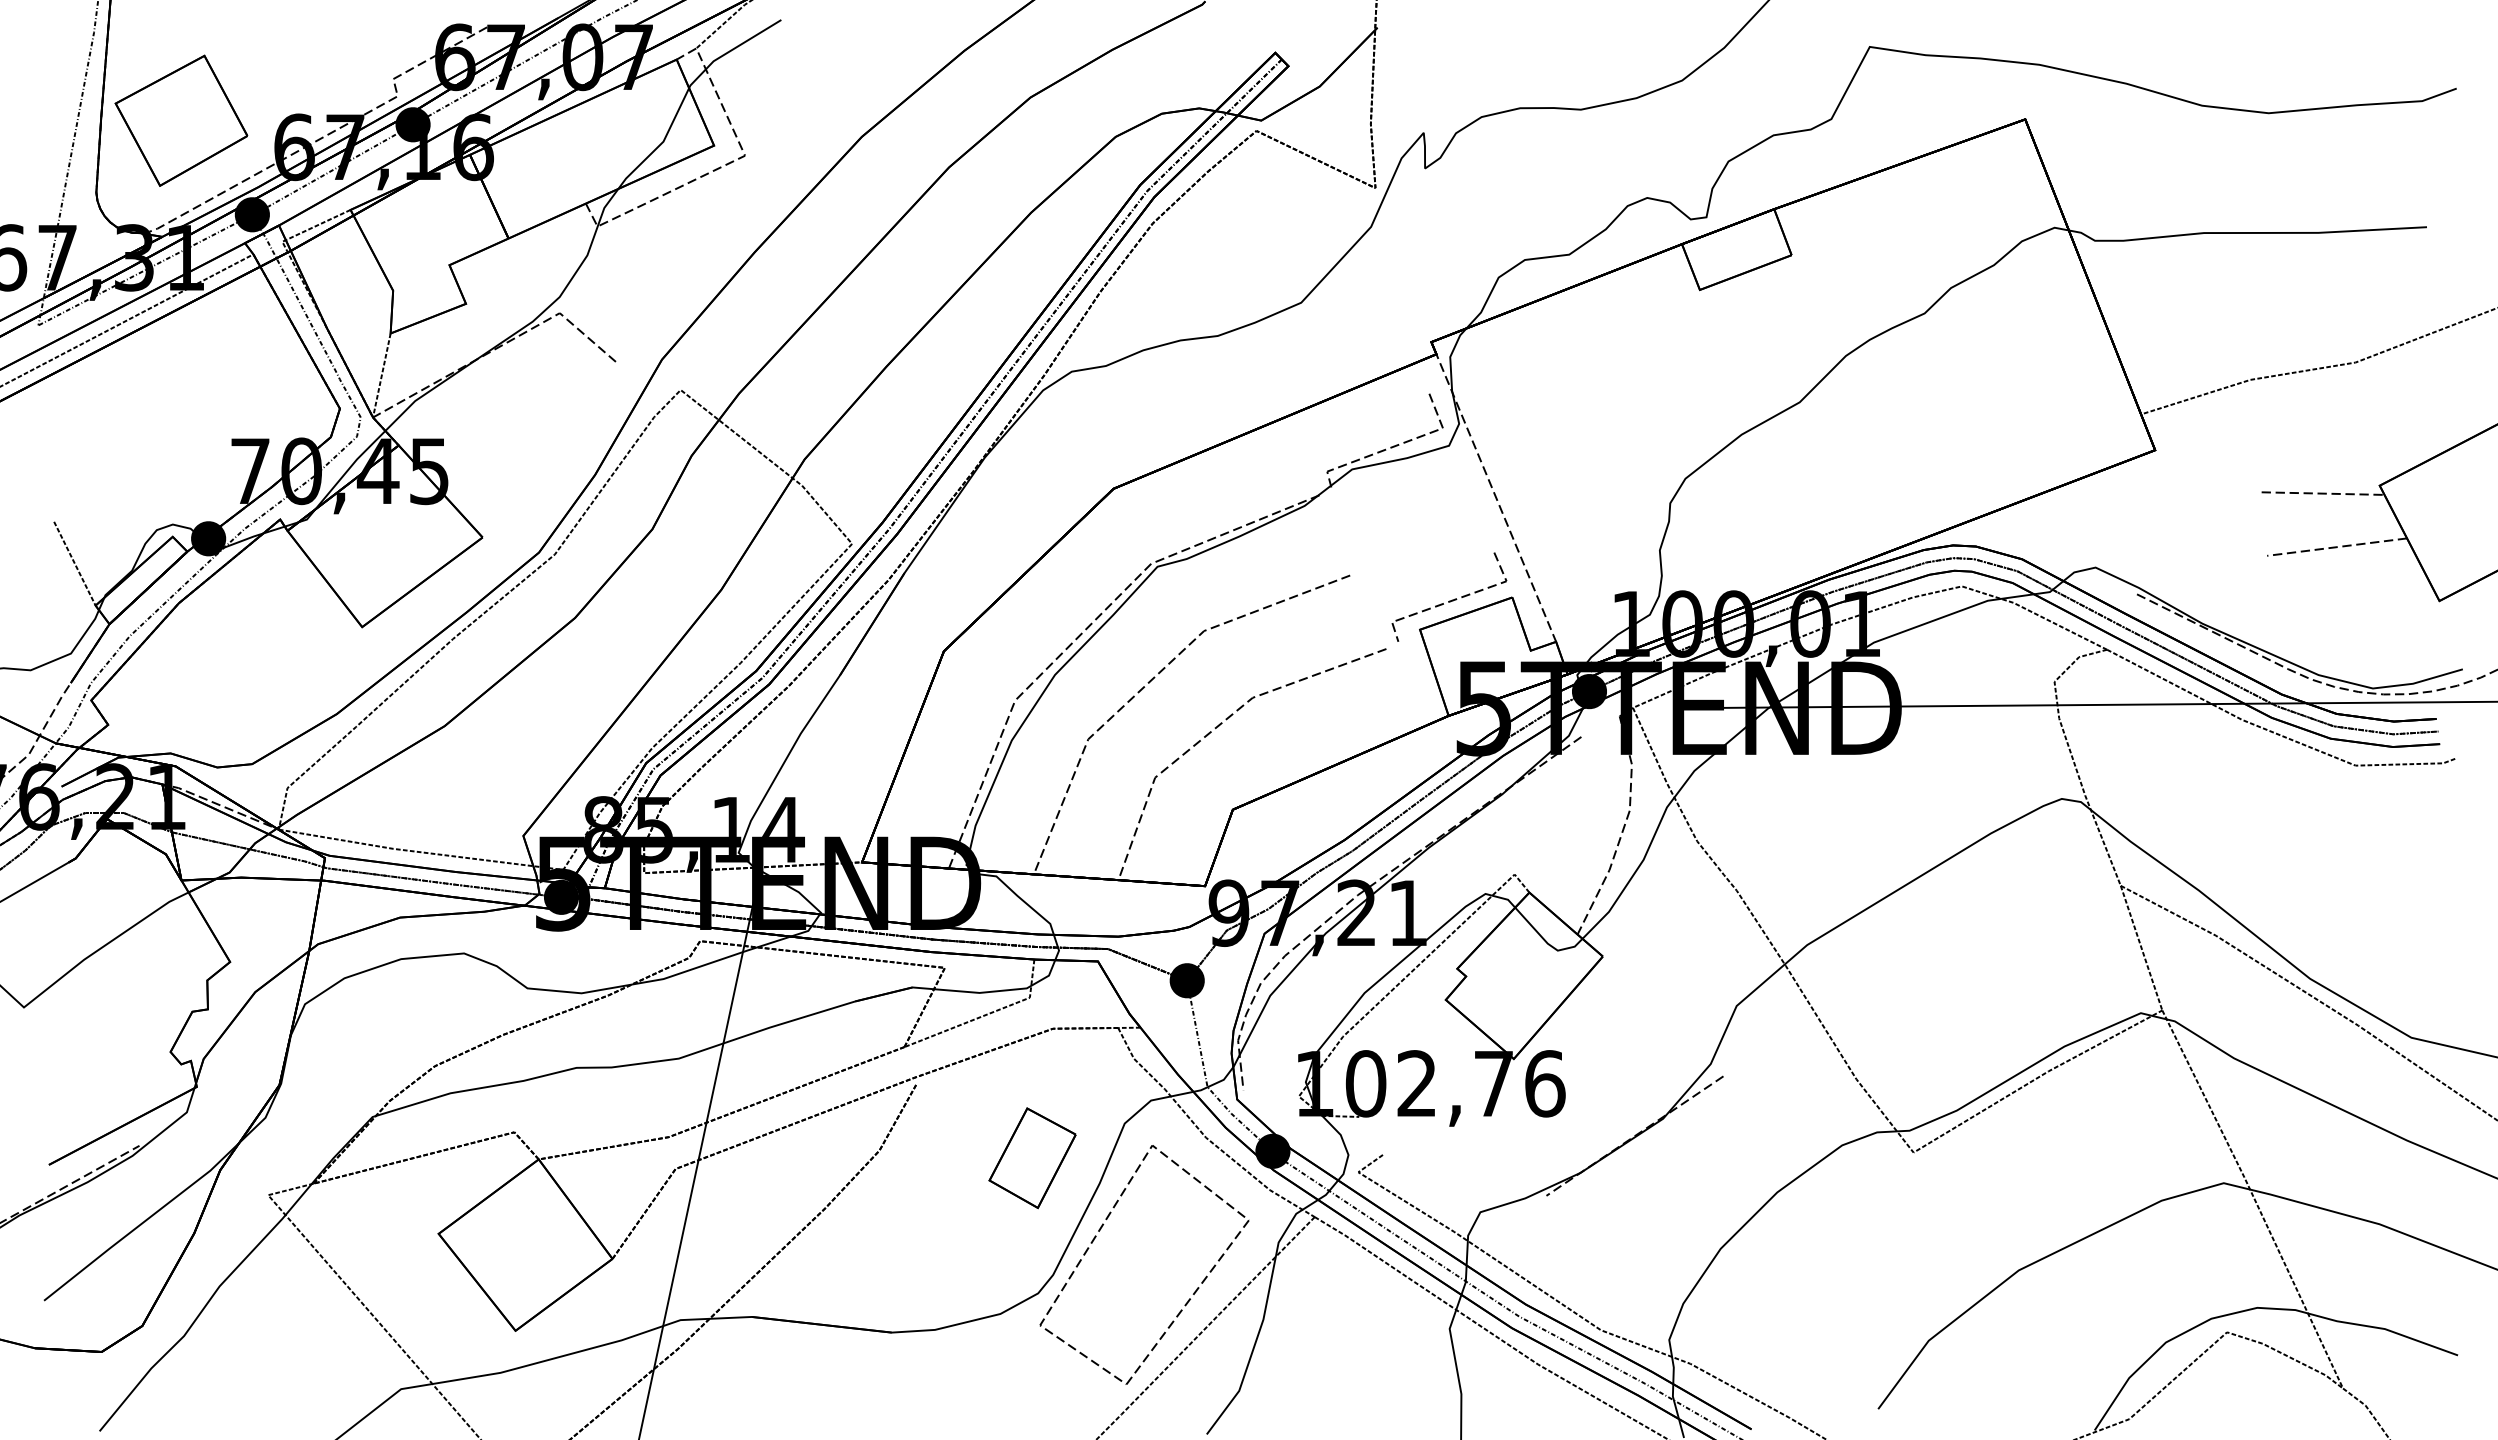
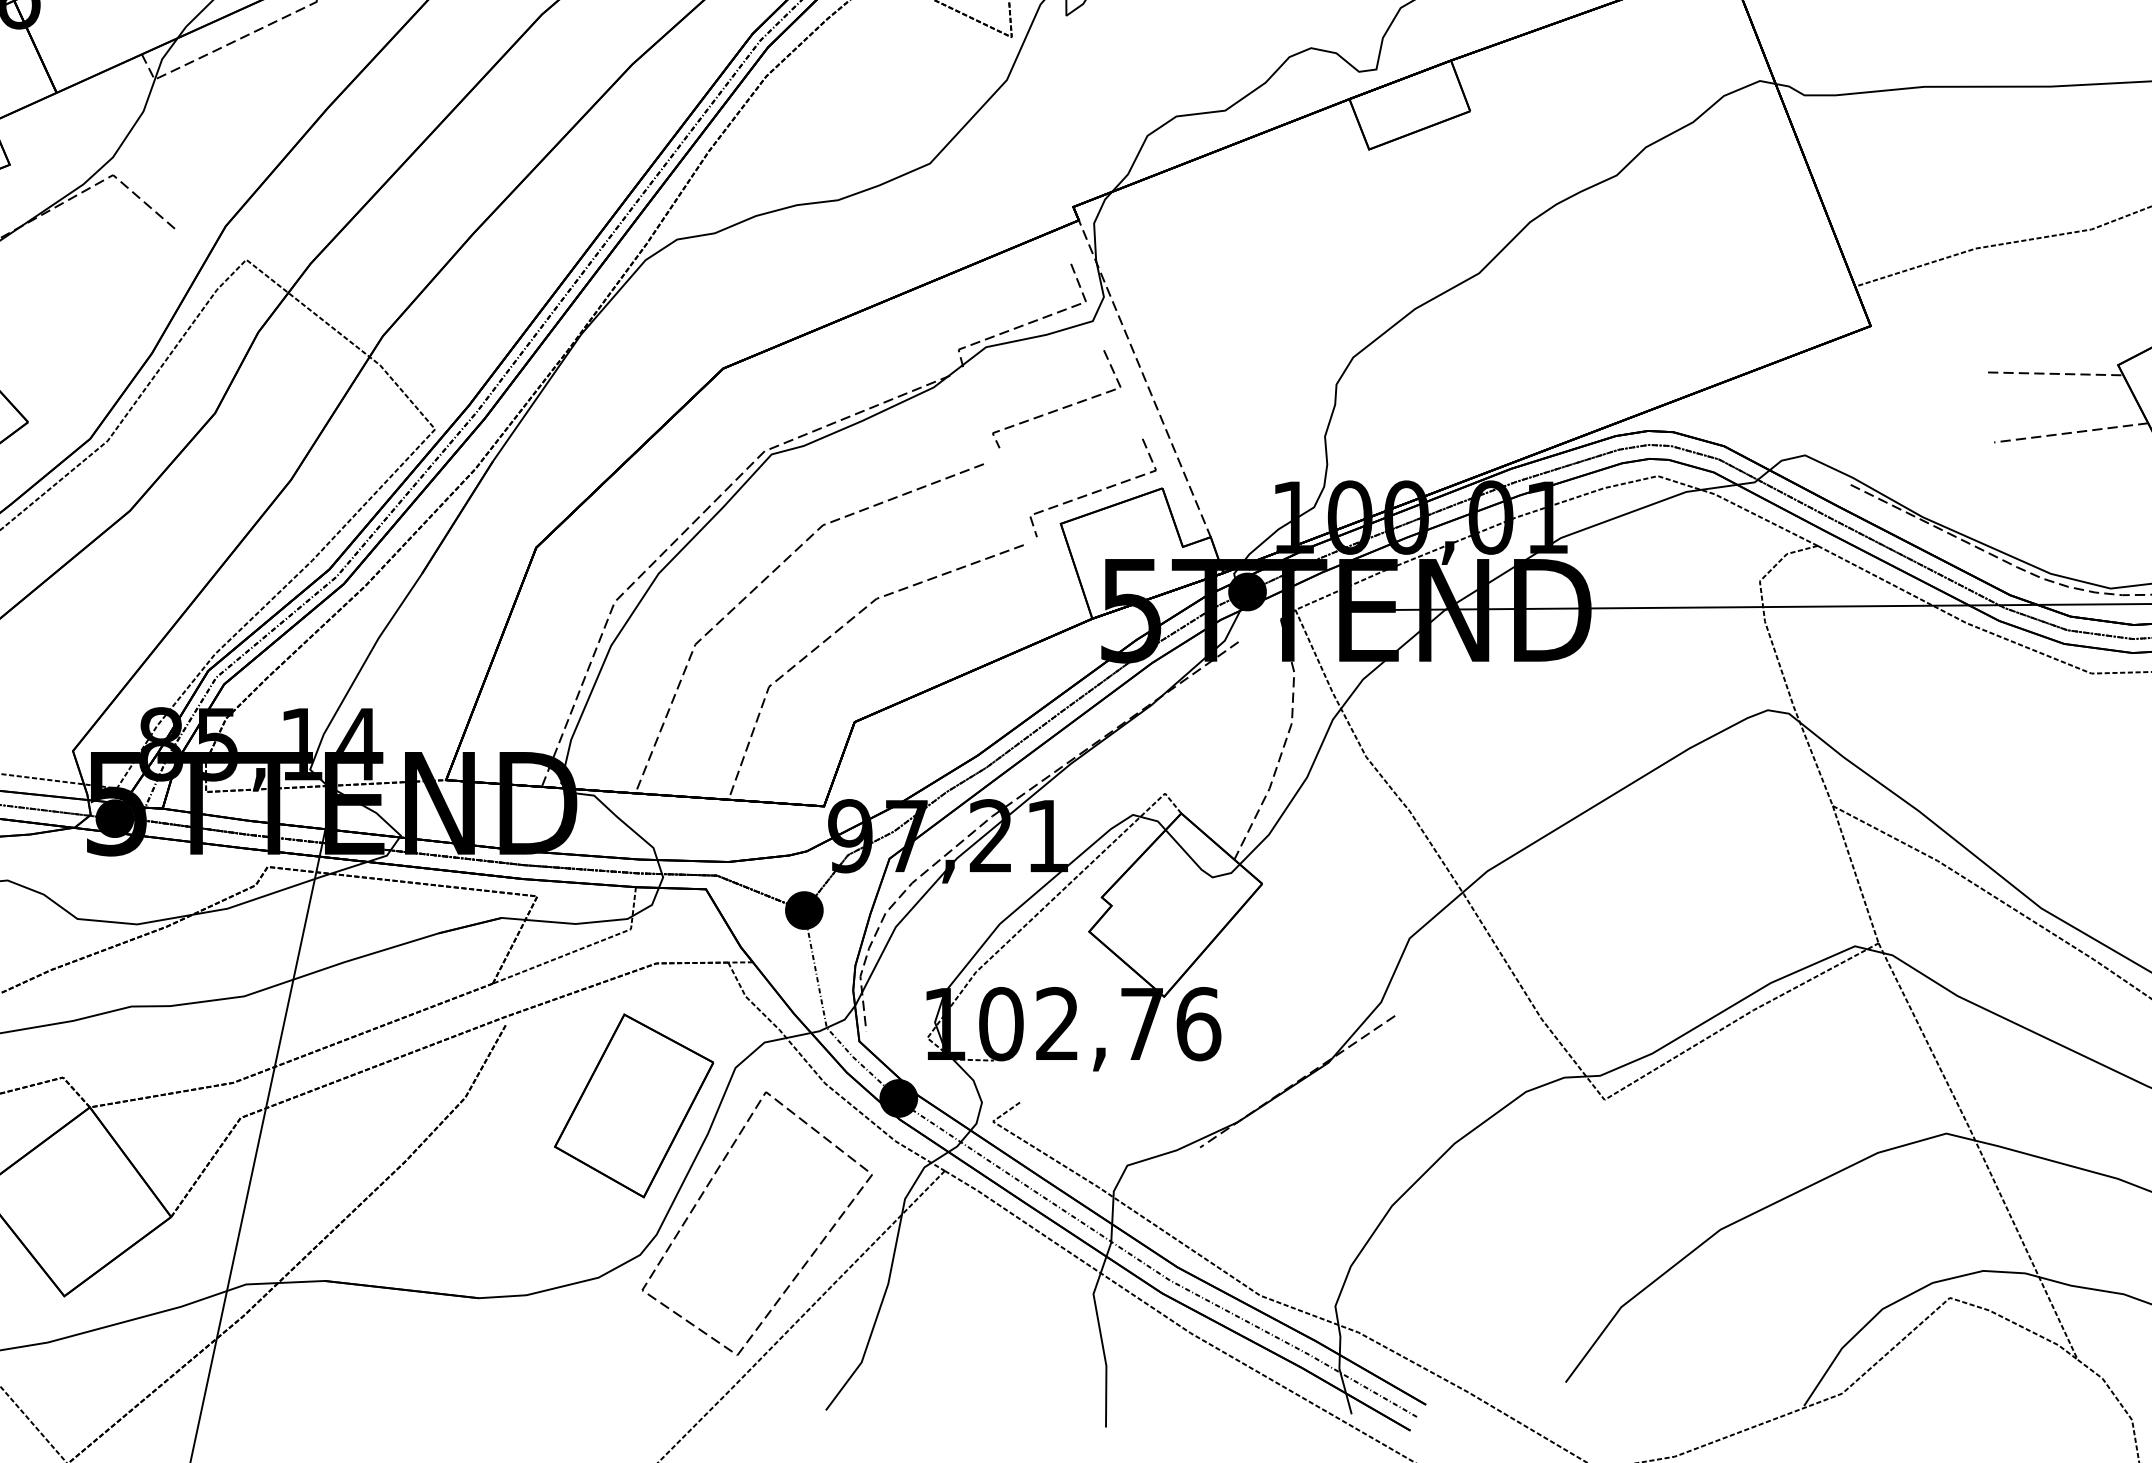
line: (1421, 523) -> (1062, 406), added
part: (1032, 1158) -> (633, 1106), size x1.67

